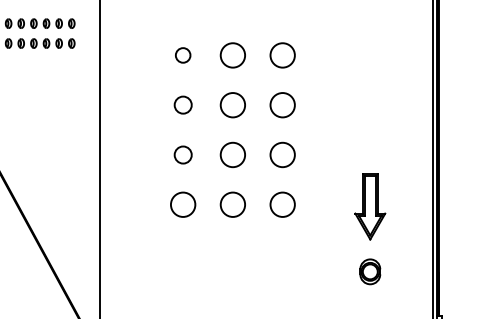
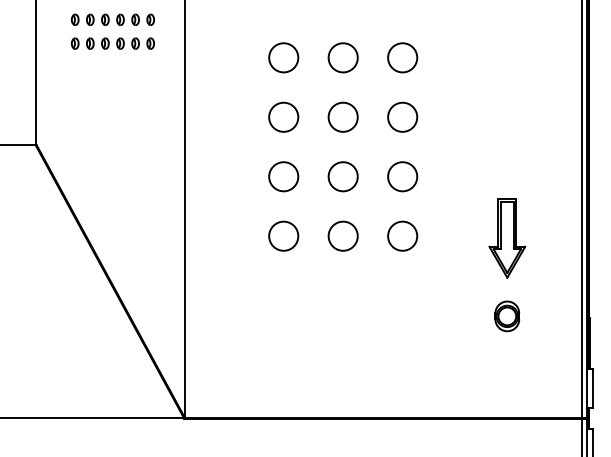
circle: (182, 55) -> (283, 57), size x1.67
circle: (182, 104) -> (283, 116), size x1.43
circle: (182, 154) -> (283, 176), size x1.43

